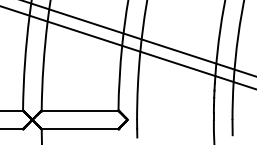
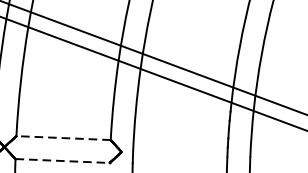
line: (79, 110) -> (62, 138), solid -> dashed
line: (80, 129) -> (63, 161), solid -> dashed

